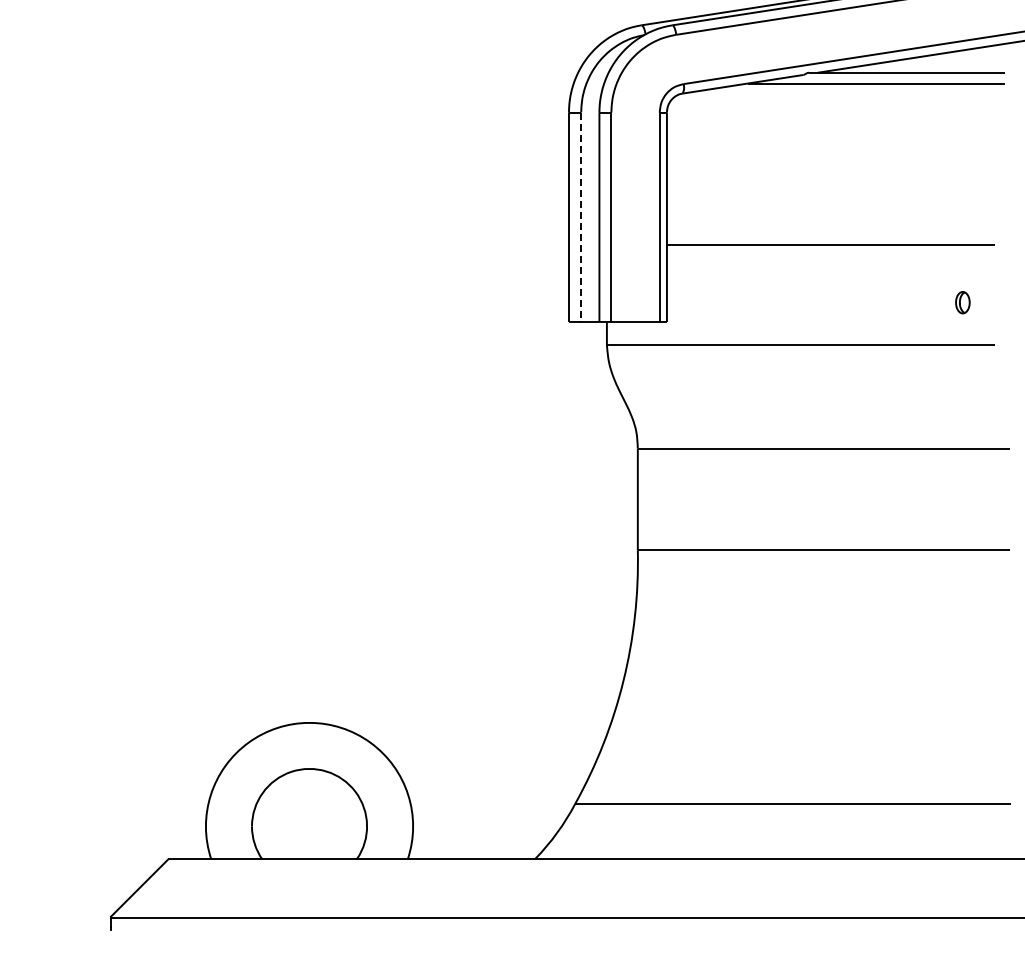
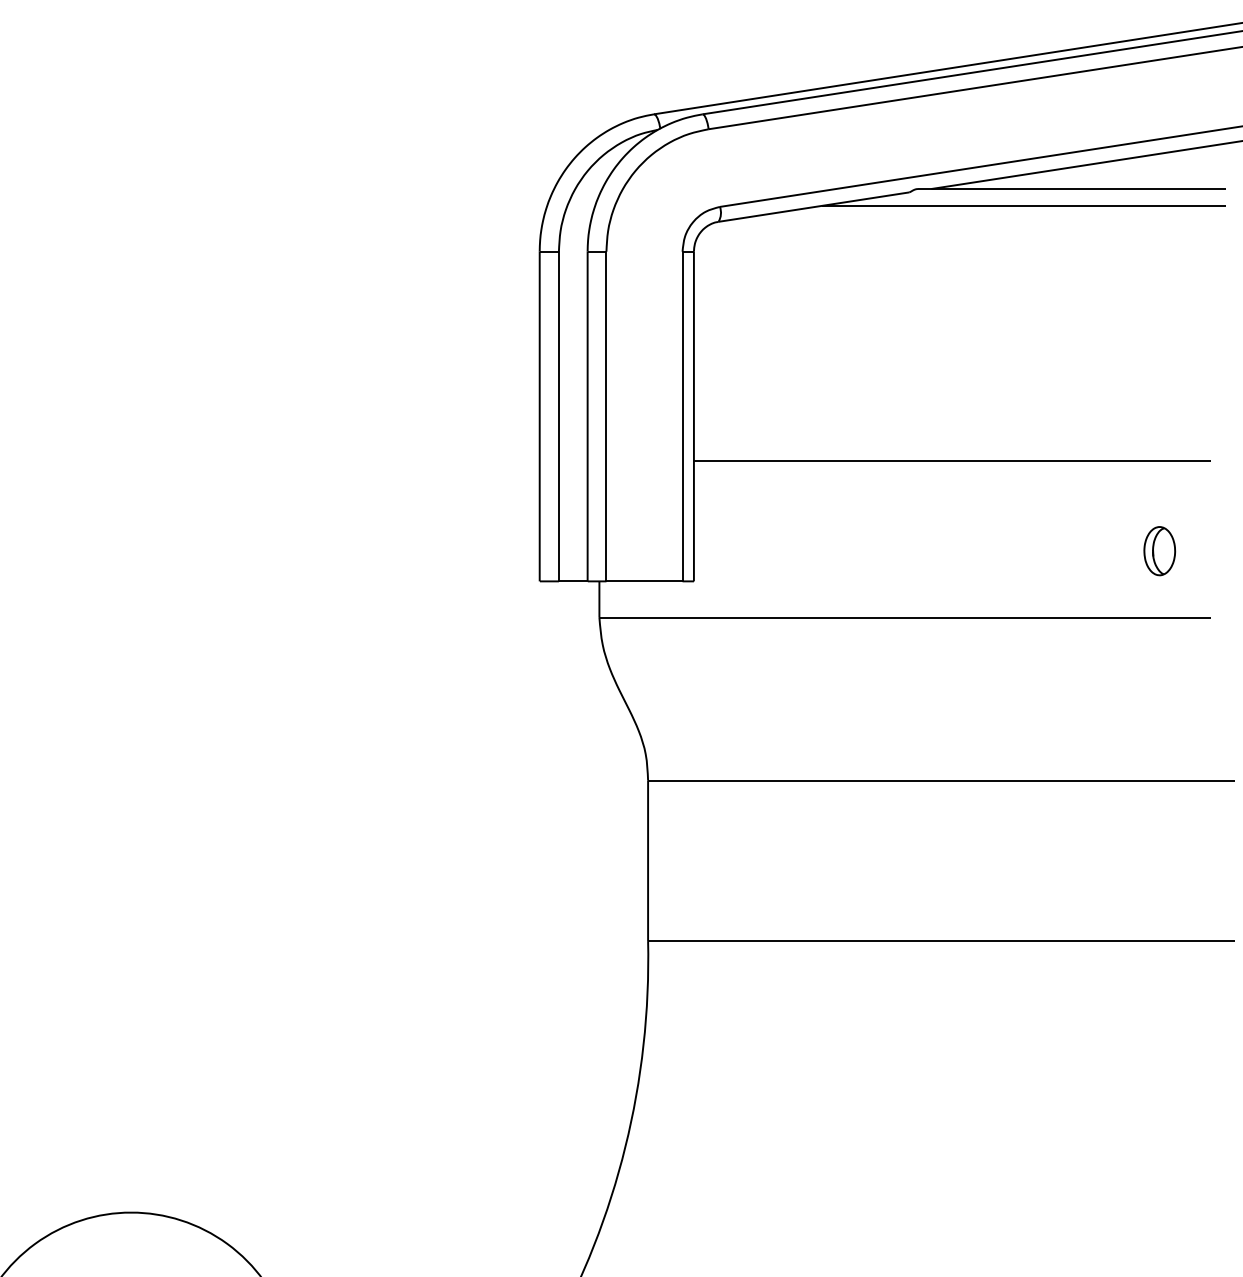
line: (581, 217) -> (559, 416), dashed -> solid
part: (962, 302) -> (1159, 550), size x1.43

